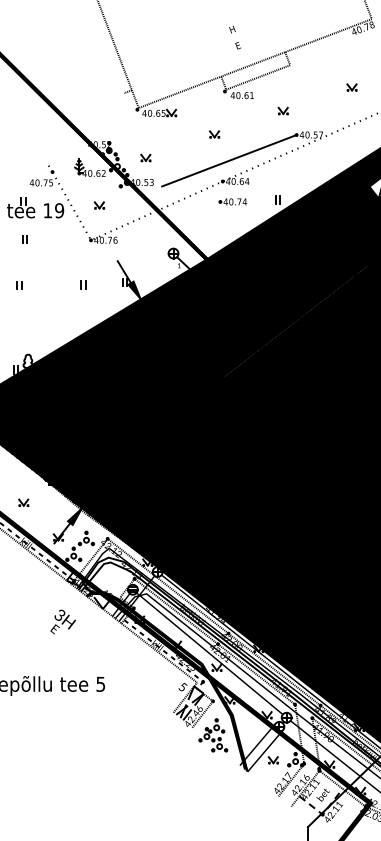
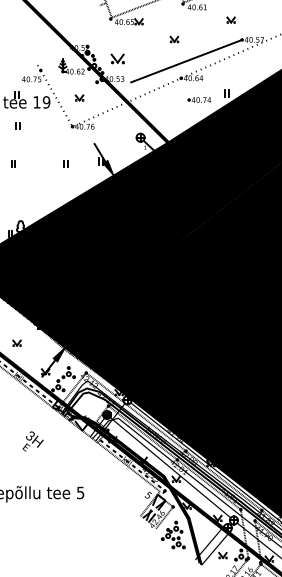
part: (145, 157) -> (117, 58), size x1.6
part: (232, 201) -> (199, 99), moved
text: (62, 621) -> (32, 441), moved

